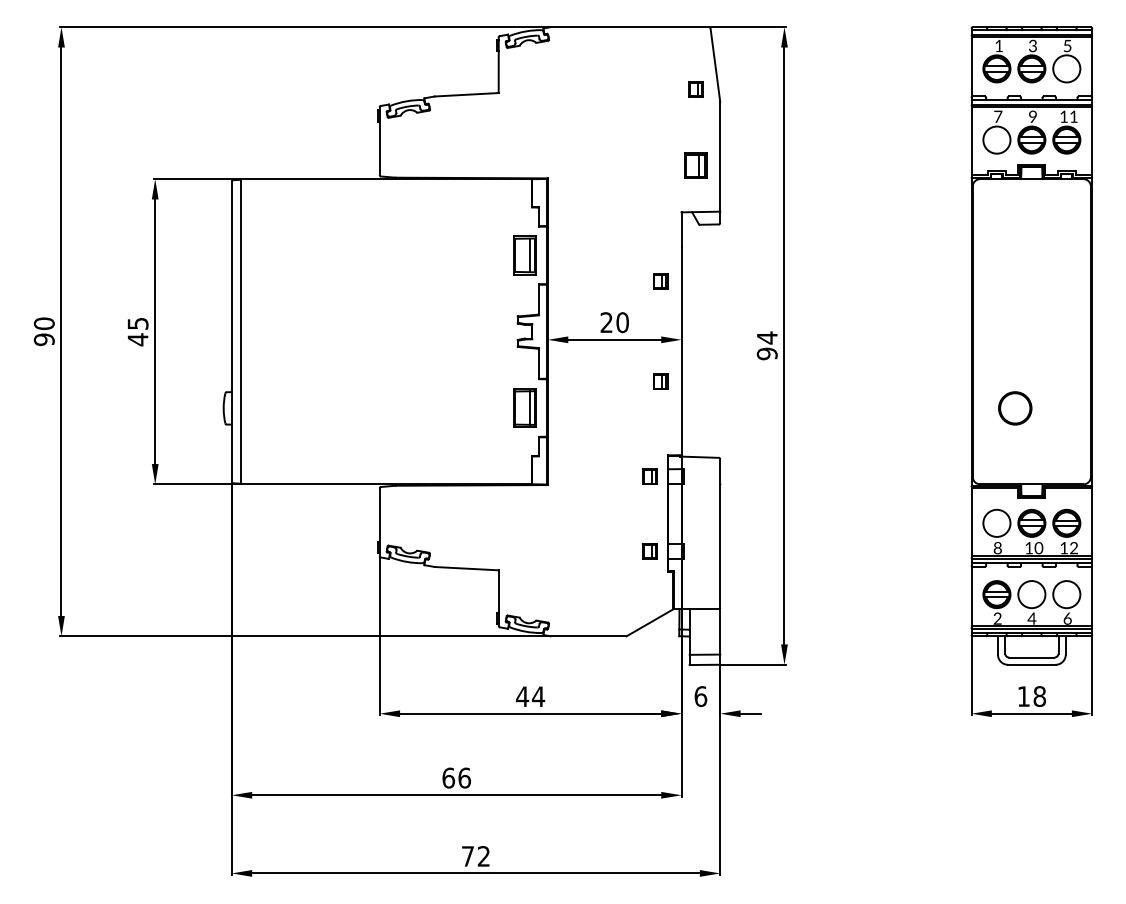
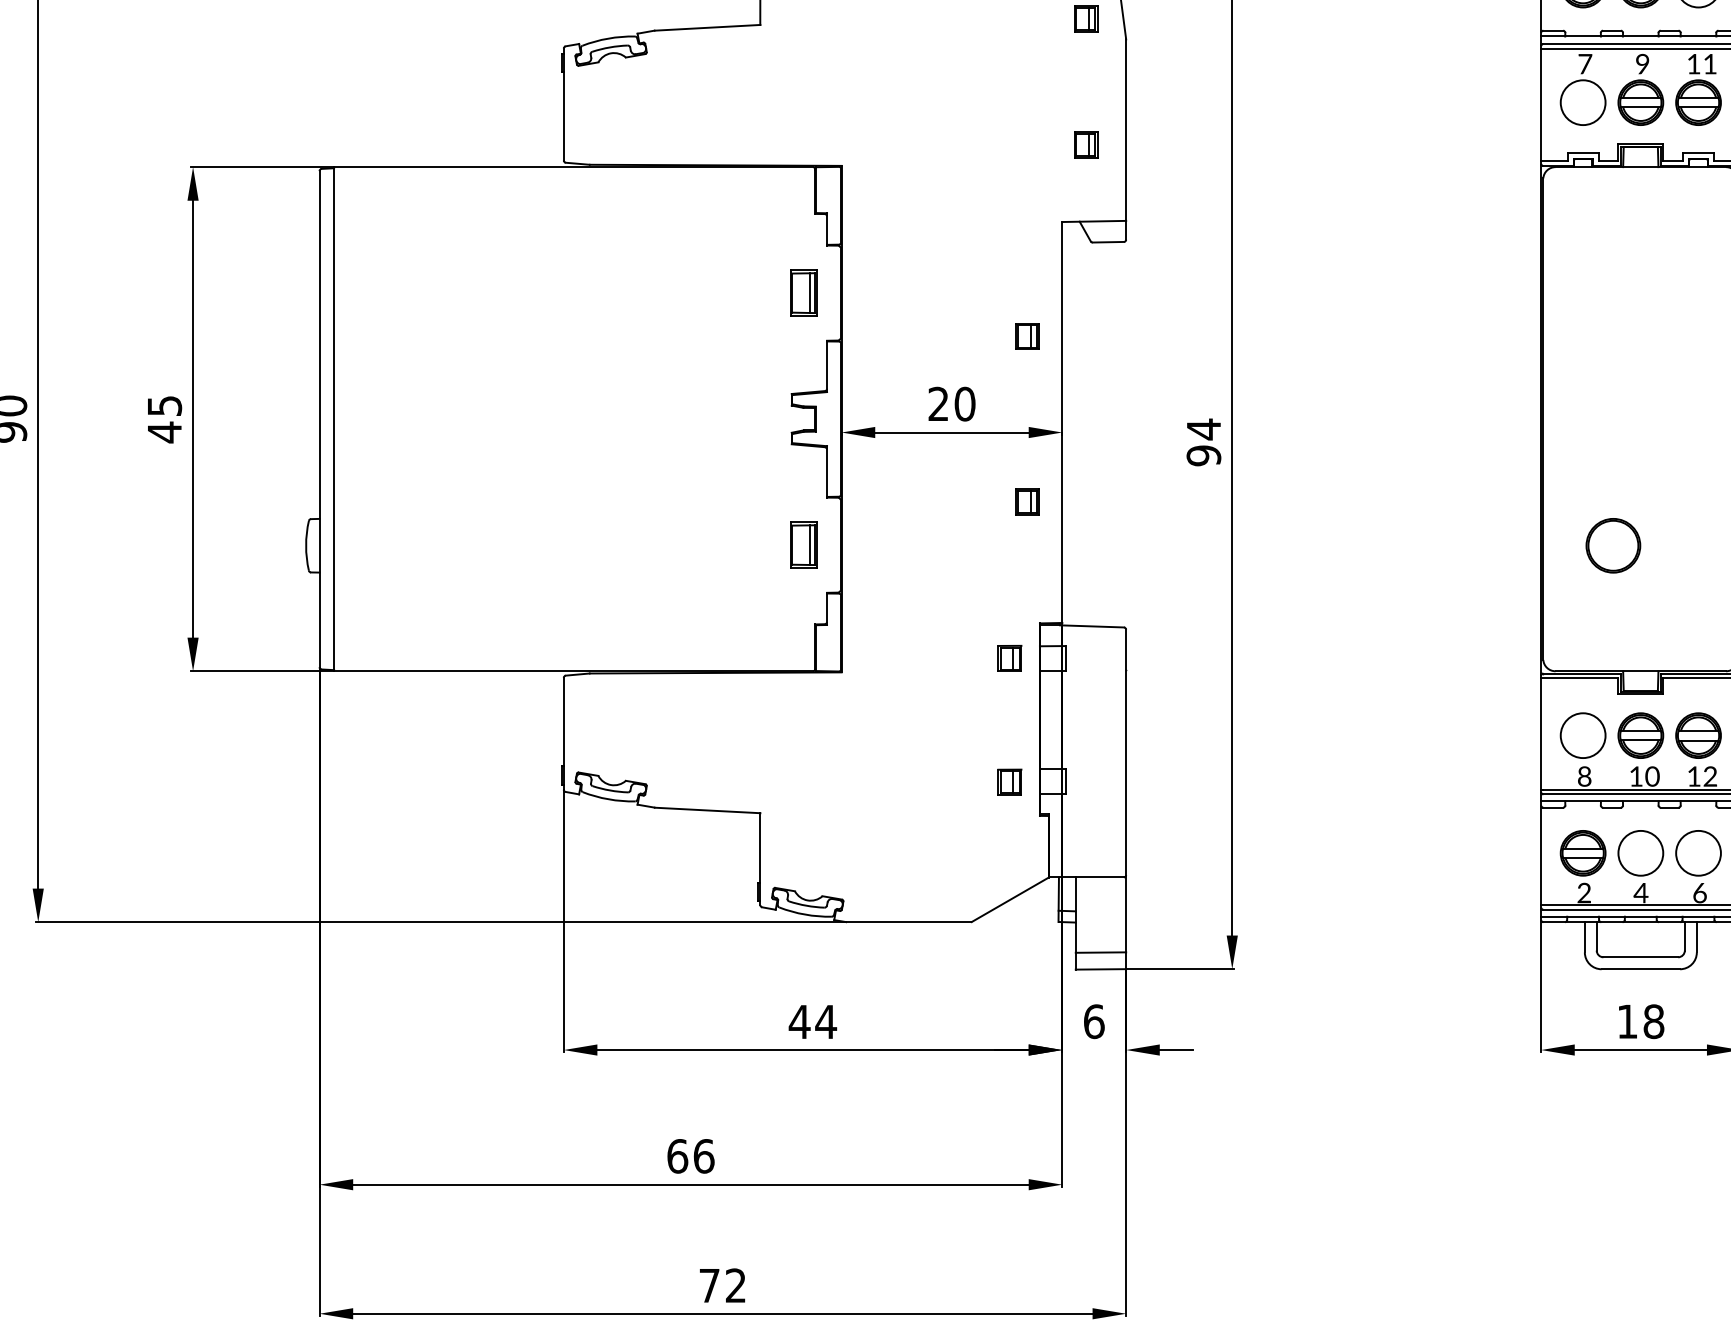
part: (695, 165) -> (1085, 144), size x0.62
part: (524, 255) -> (802, 293), size x0.71
part: (524, 407) -> (802, 544), size x0.71

